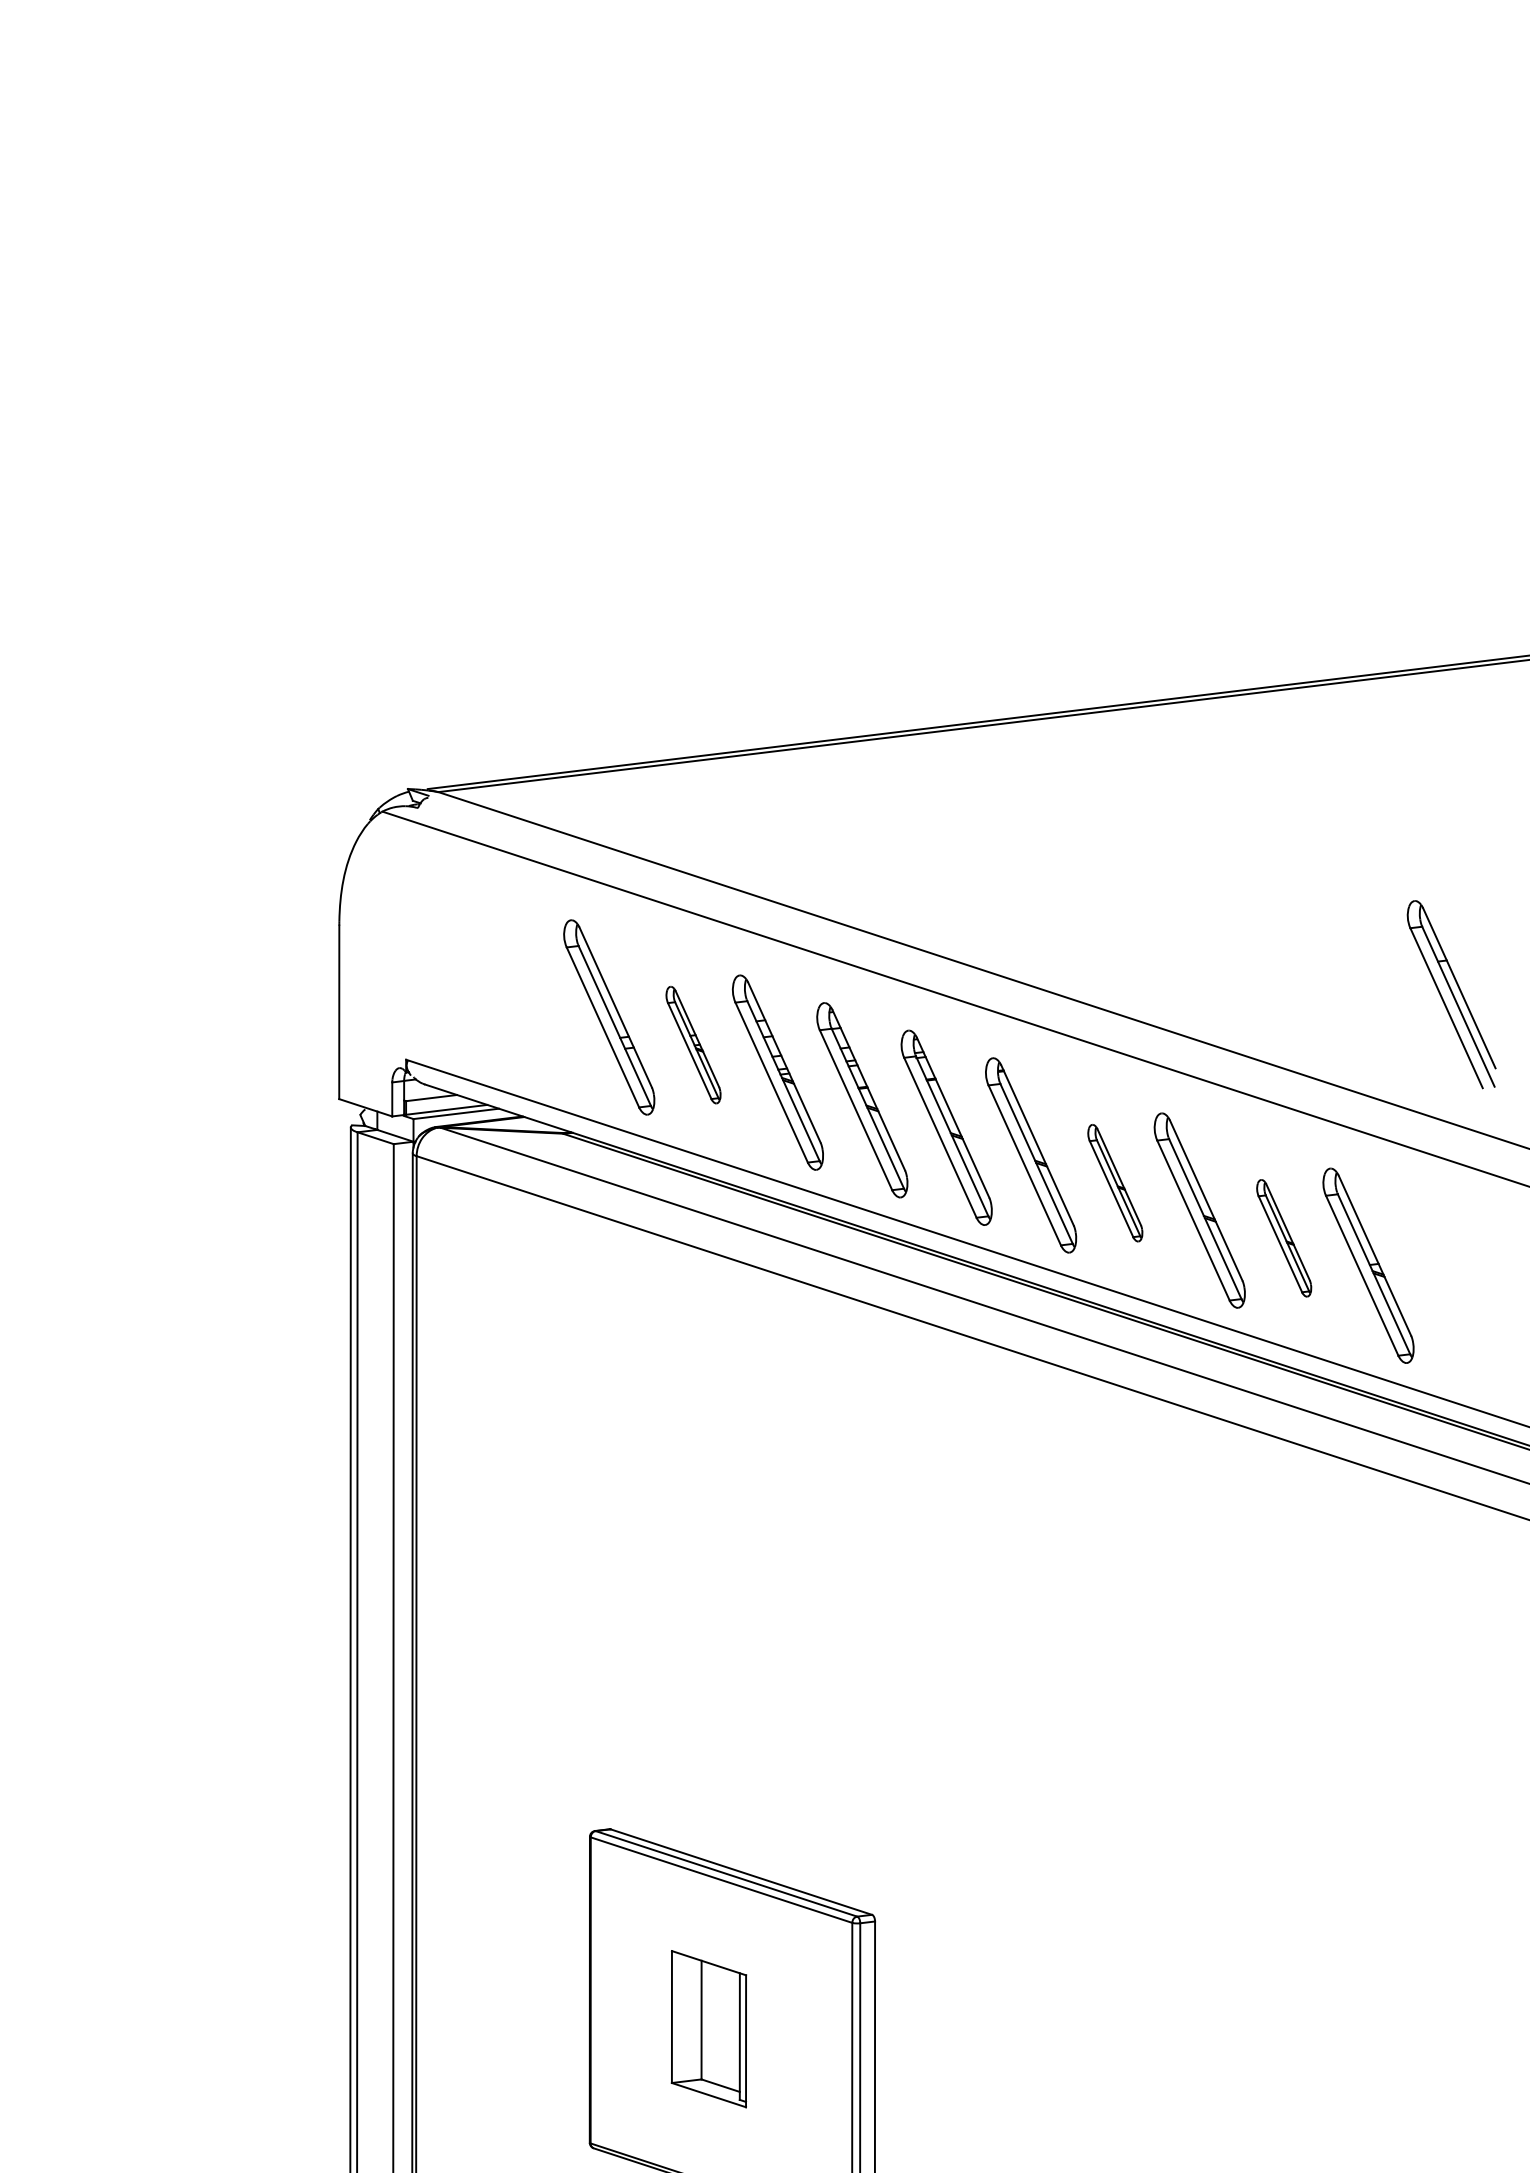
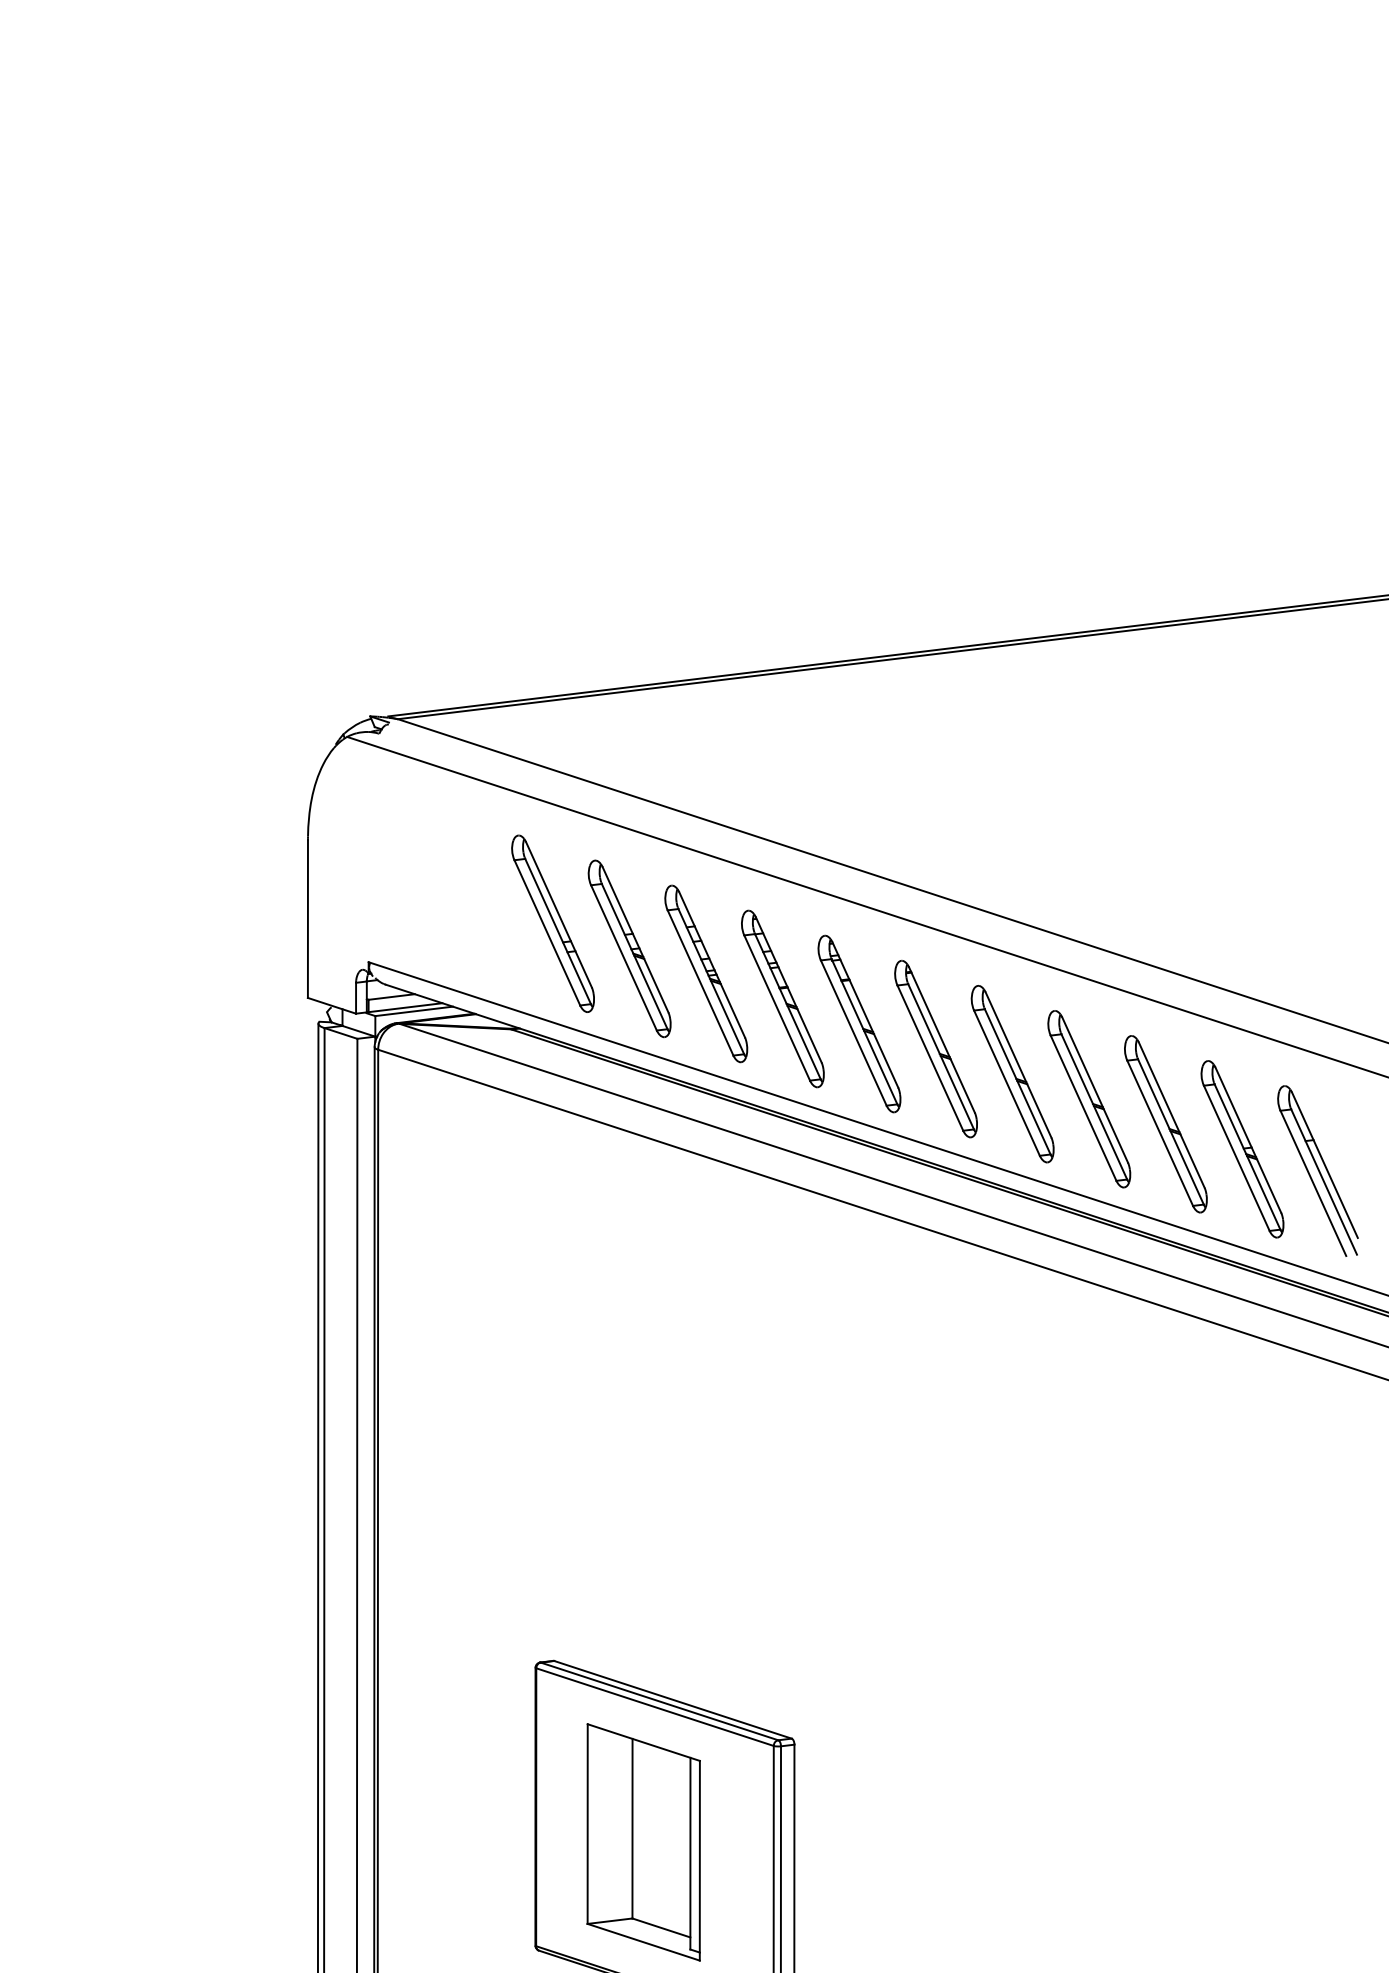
part: (1451, 993) -> (1317, 1170), moved
part: (693, 1044) -> (629, 948), size x1.67
part: (1115, 1183) -> (1012, 1074), size x1.67
part: (1283, 1238) -> (1165, 1124), size x1.67
part: (708, 2029) -> (643, 1842), size x1.67

